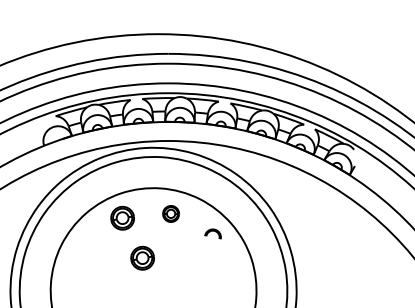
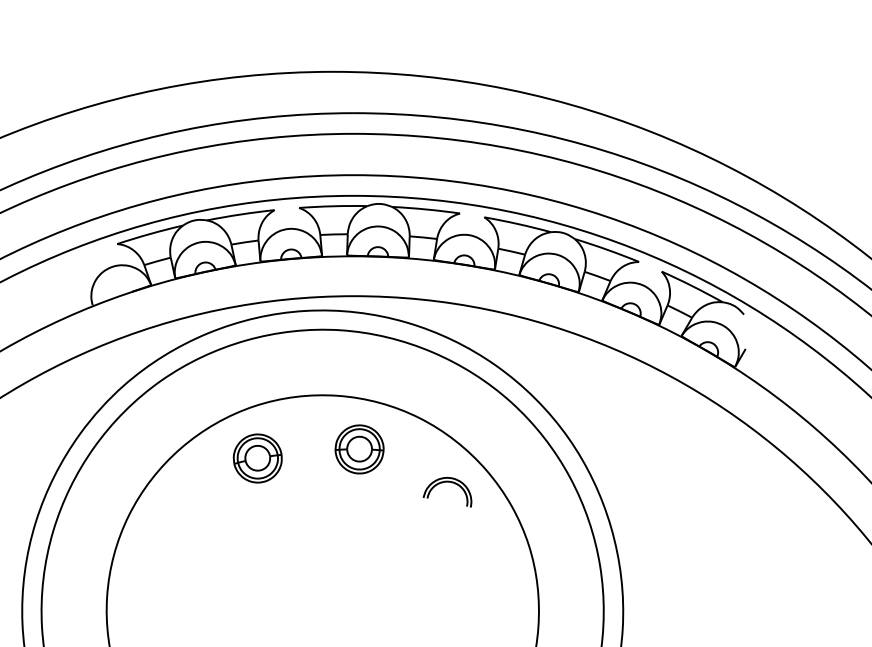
part: (170, 213) -> (358, 448), size x1.43
part: (212, 233) -> (446, 490), size x1.43
part: (142, 257) -> (299, 540), removed

